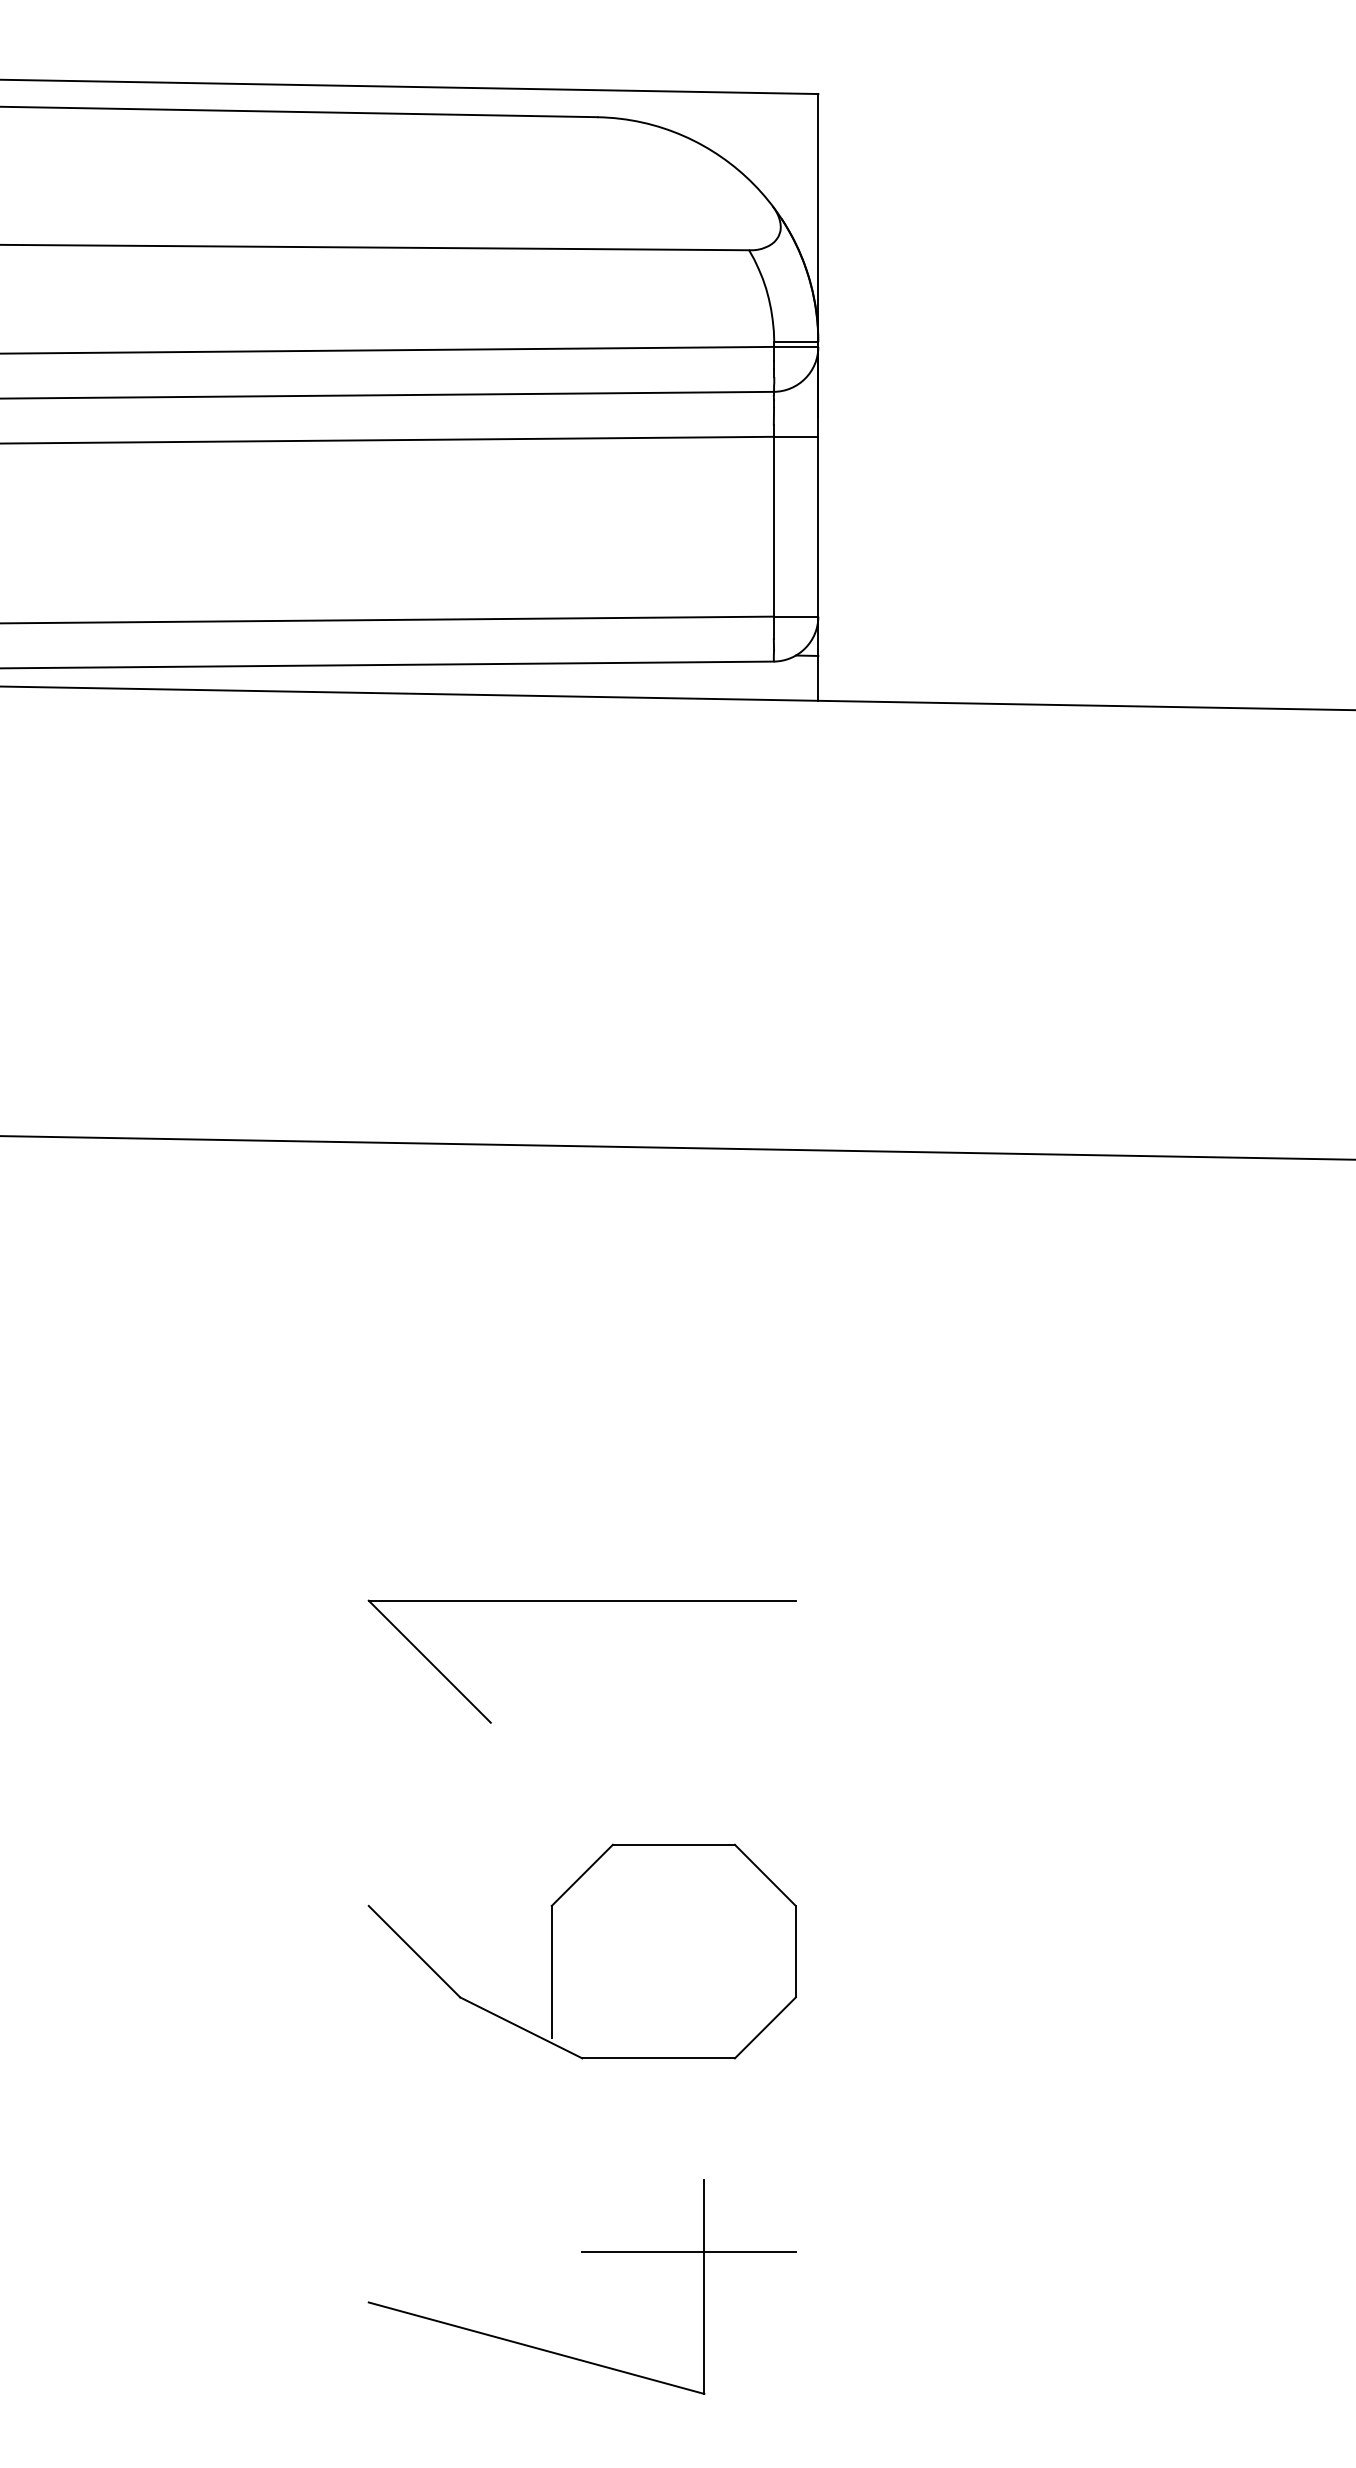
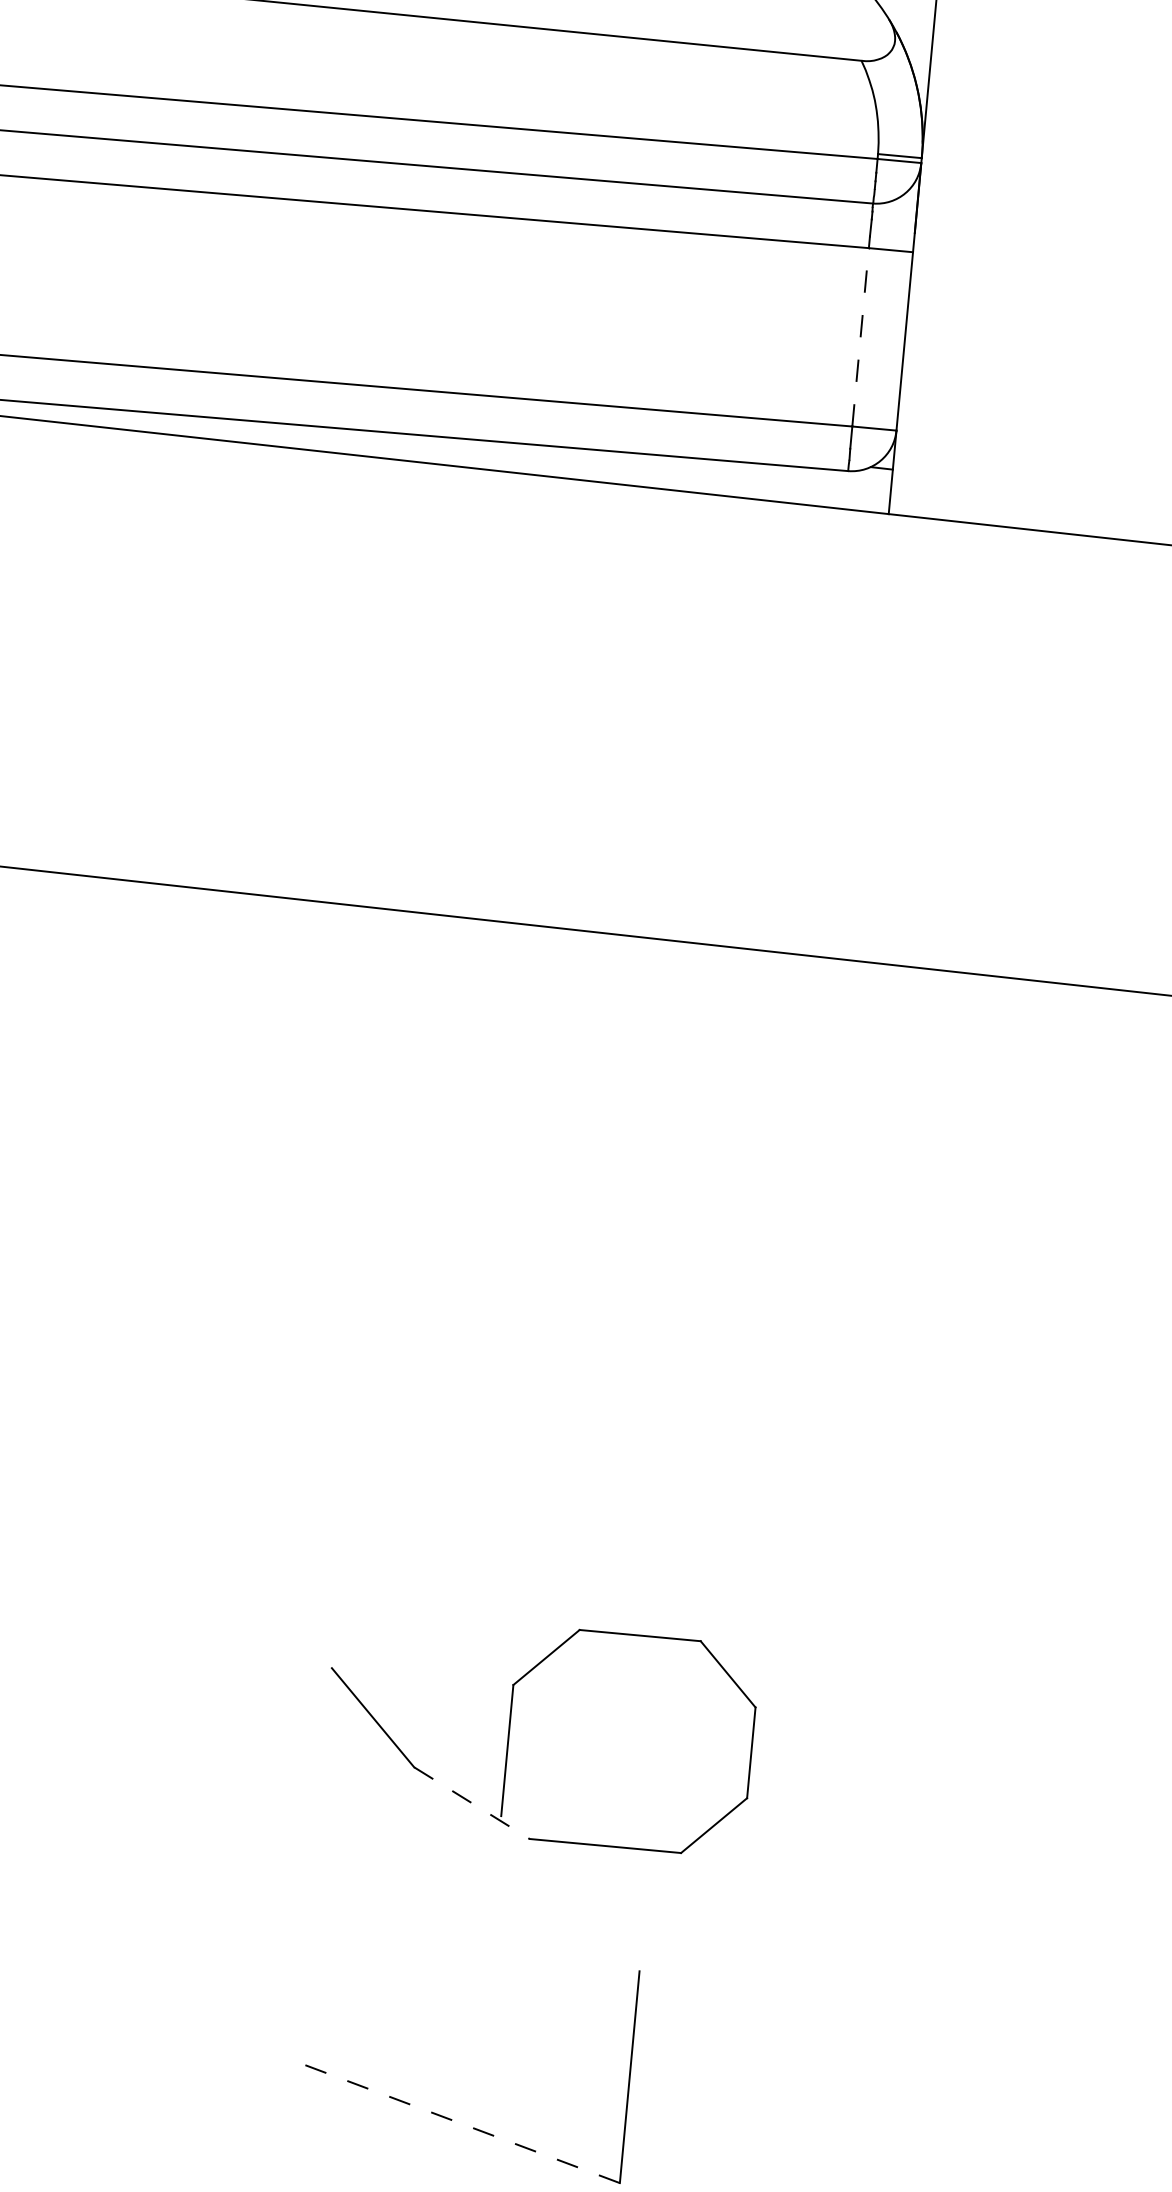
line: (773, 526) -> (860, 337), solid -> dashed
part: (581, 1601) -> (570, 1385), removed
line: (521, 2028) -> (472, 1803), solid -> dashed
line: (688, 2251) -> (617, 2040), removed
line: (536, 2348) -> (457, 2122), solid -> dashed

